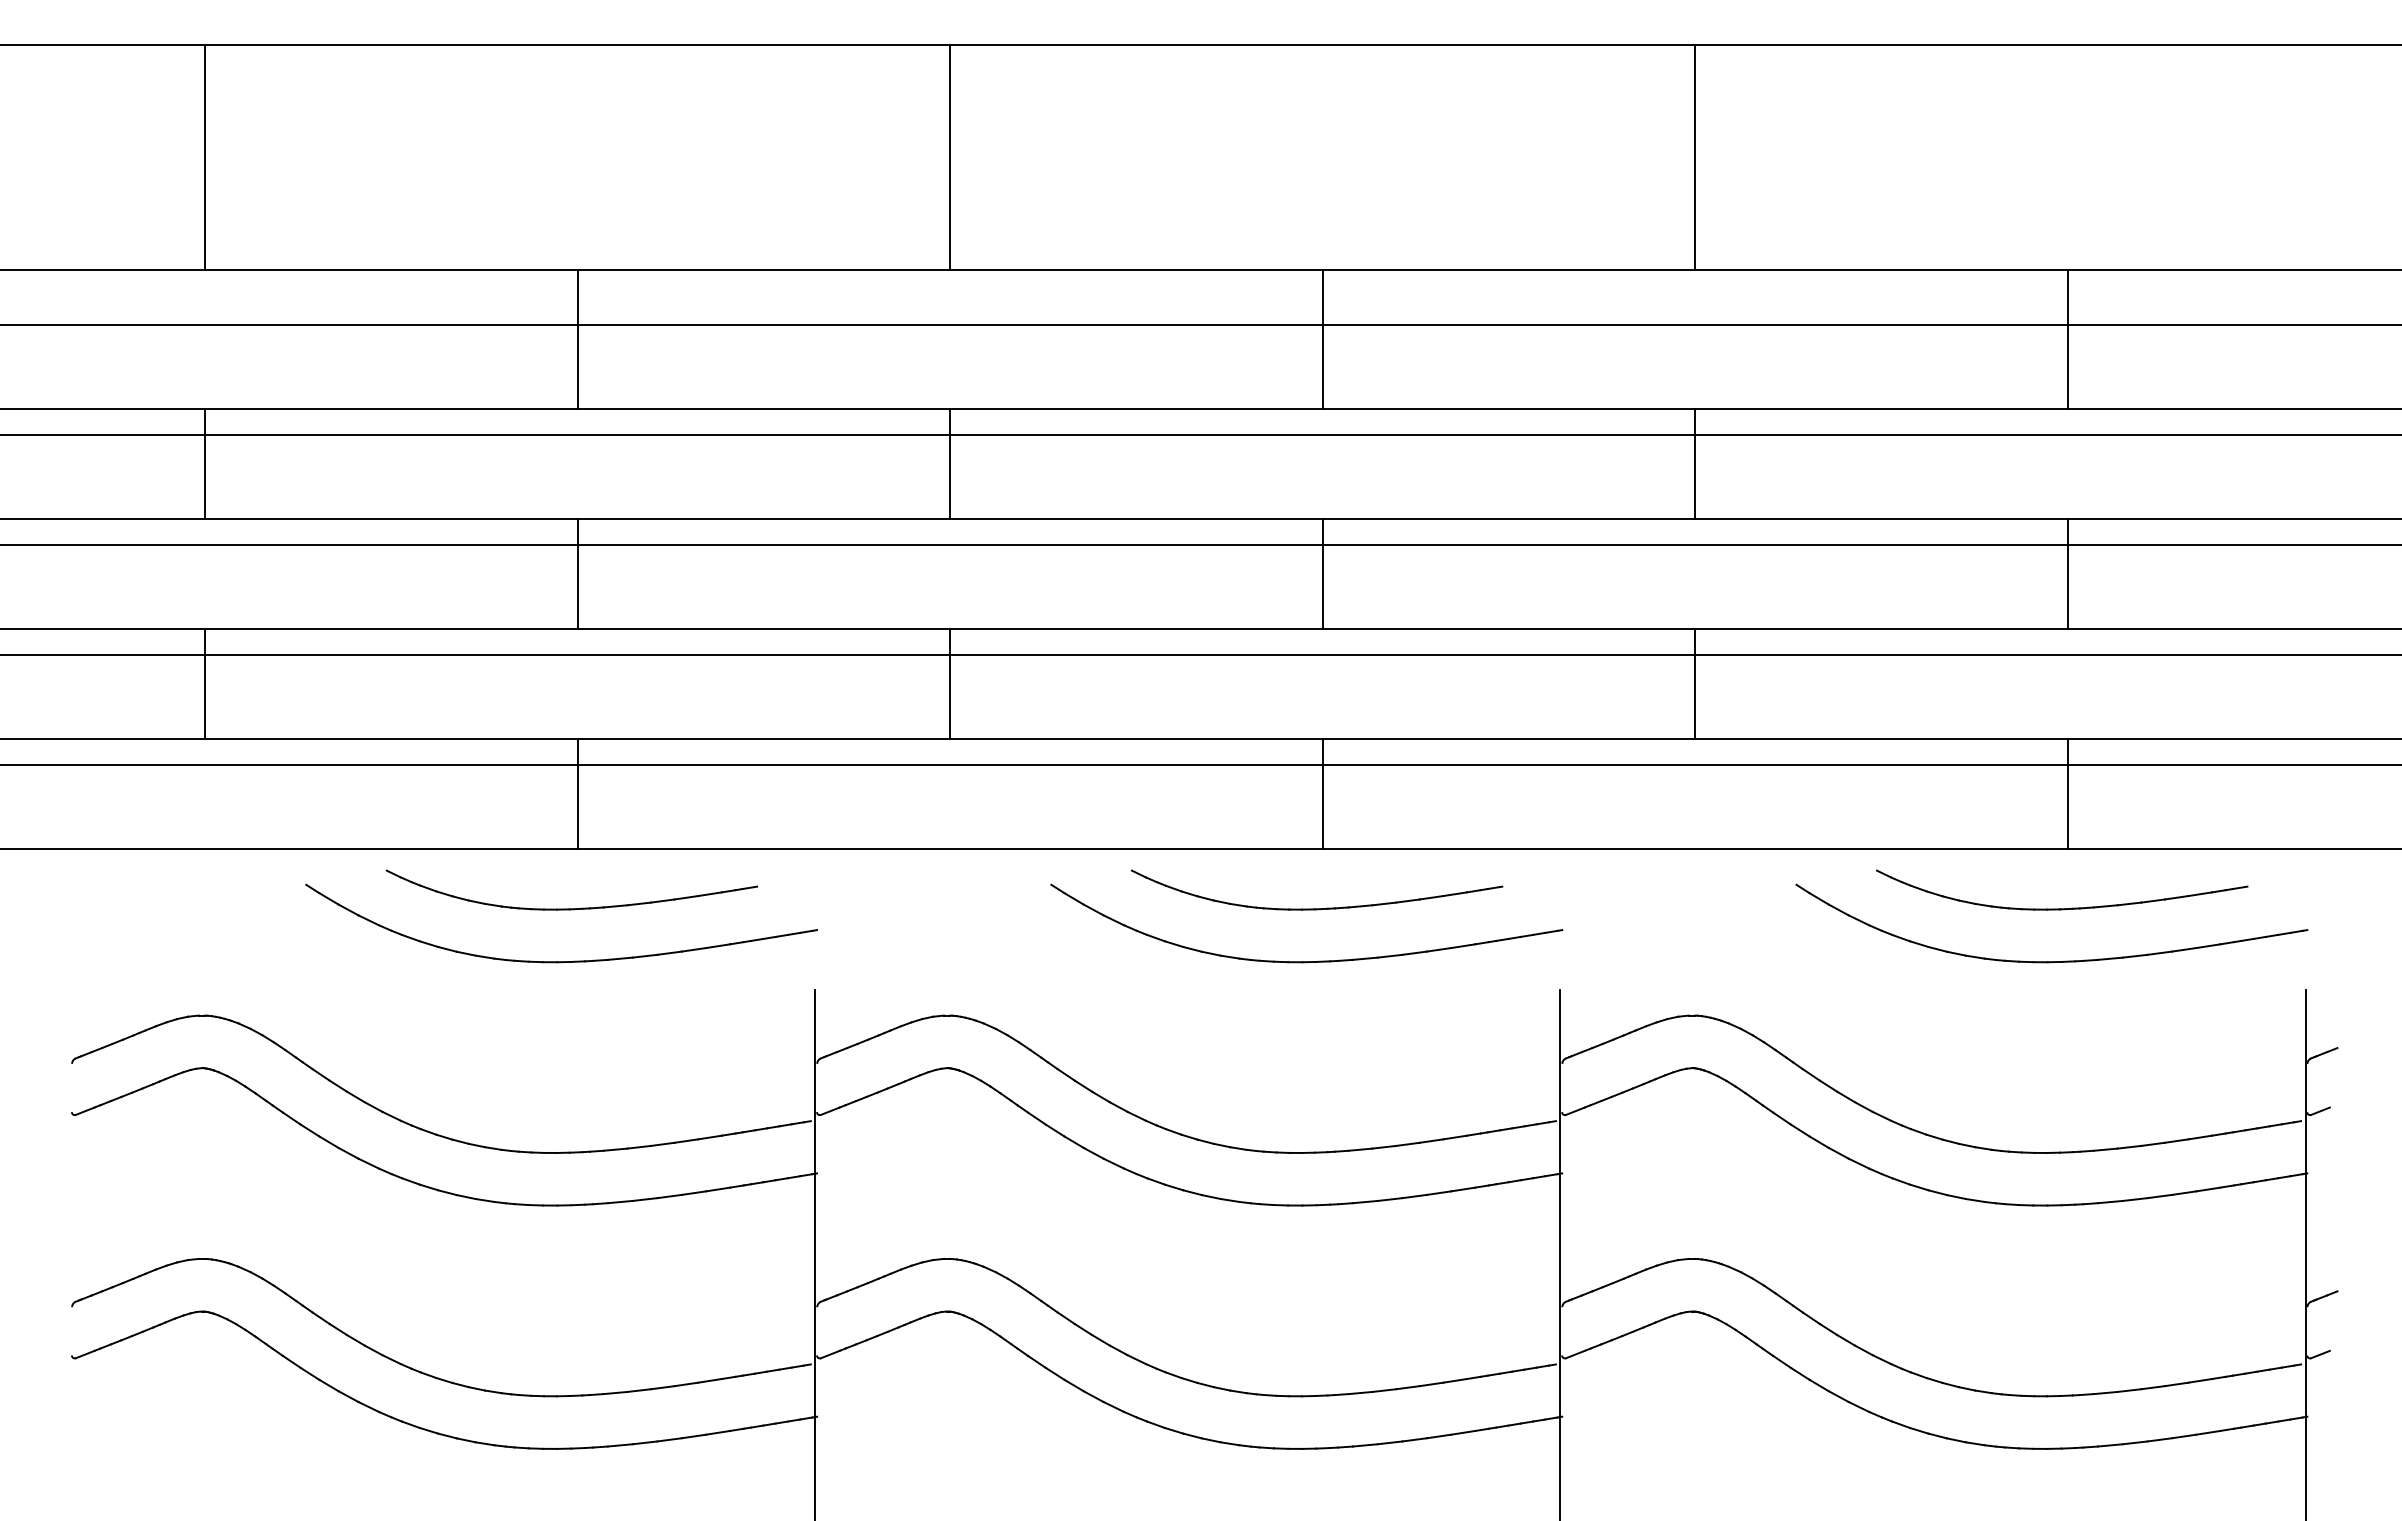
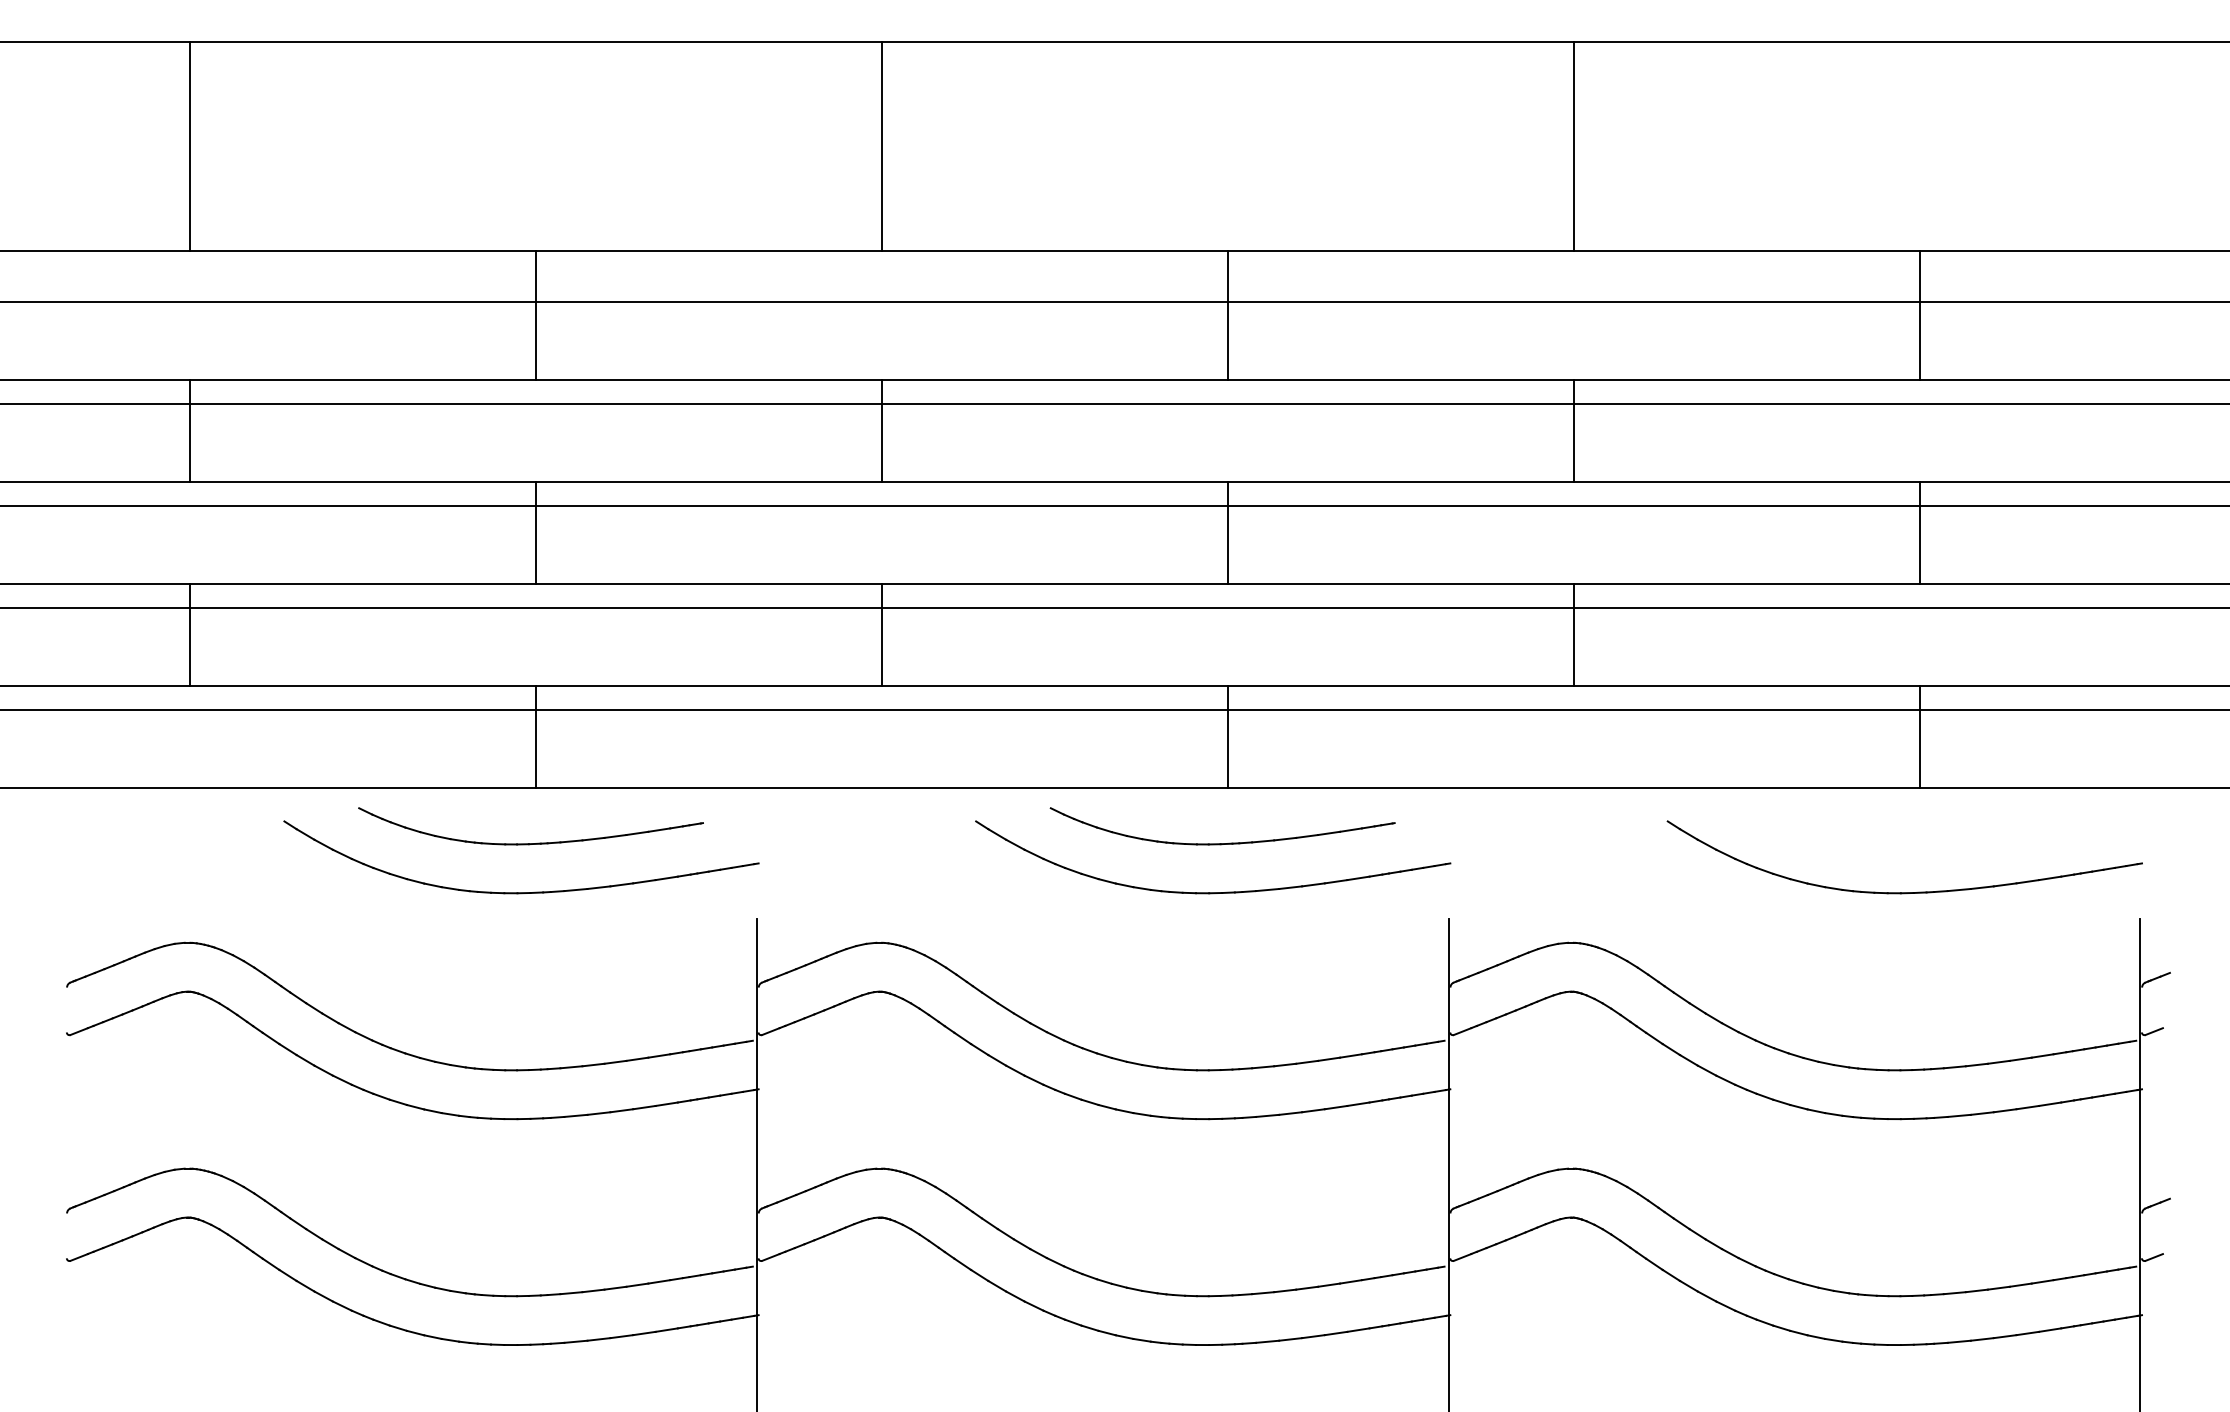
part: (2062, 908) -> (1914, 843), removed

